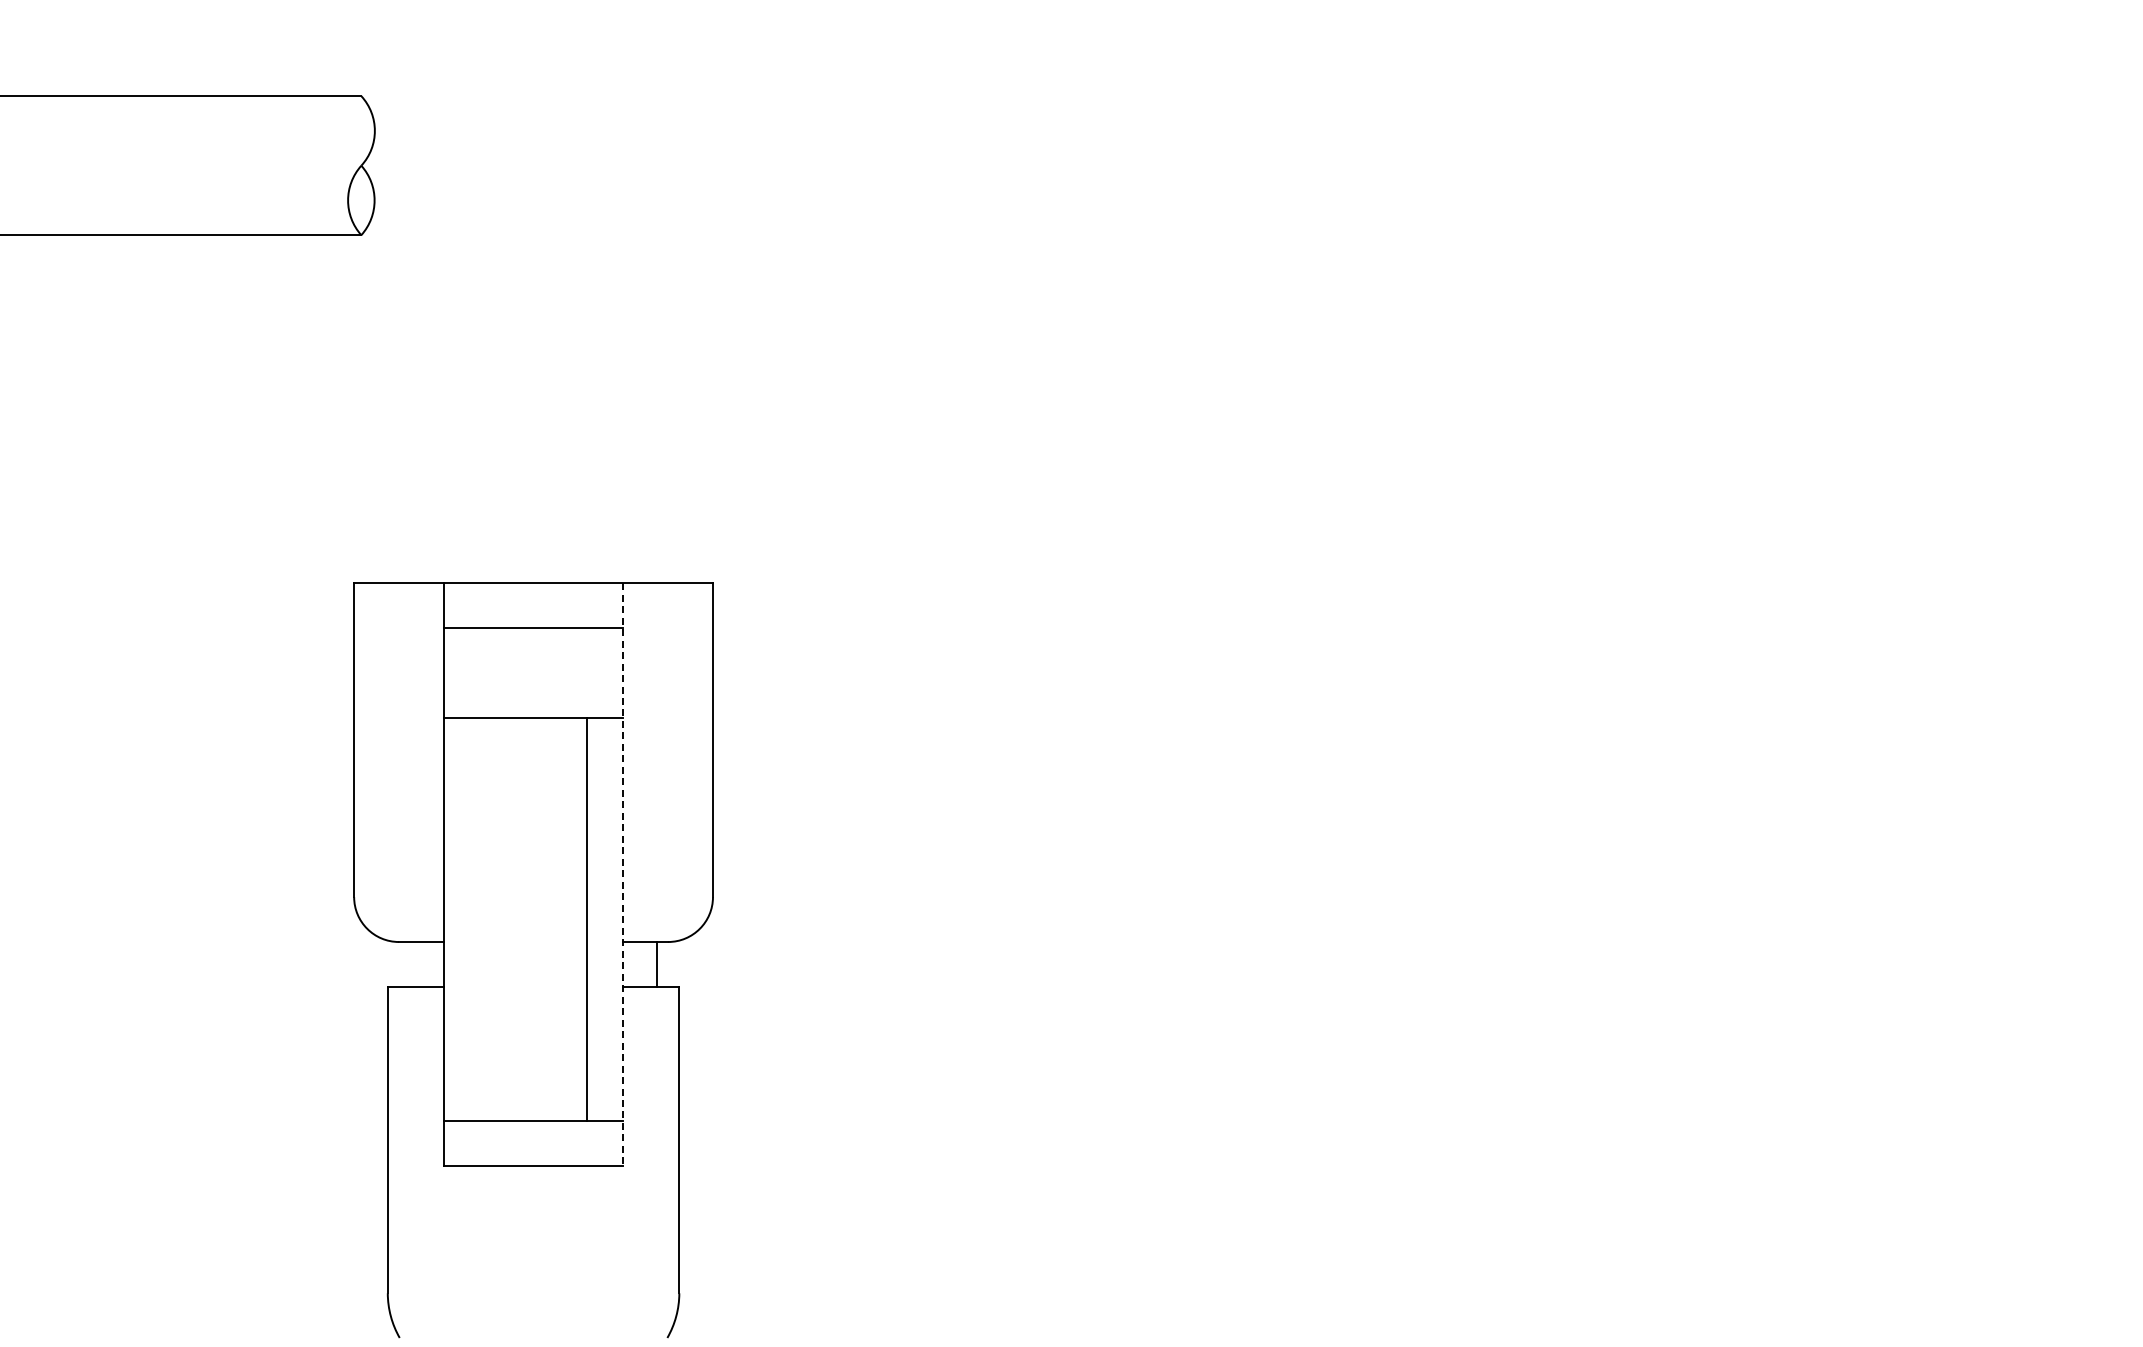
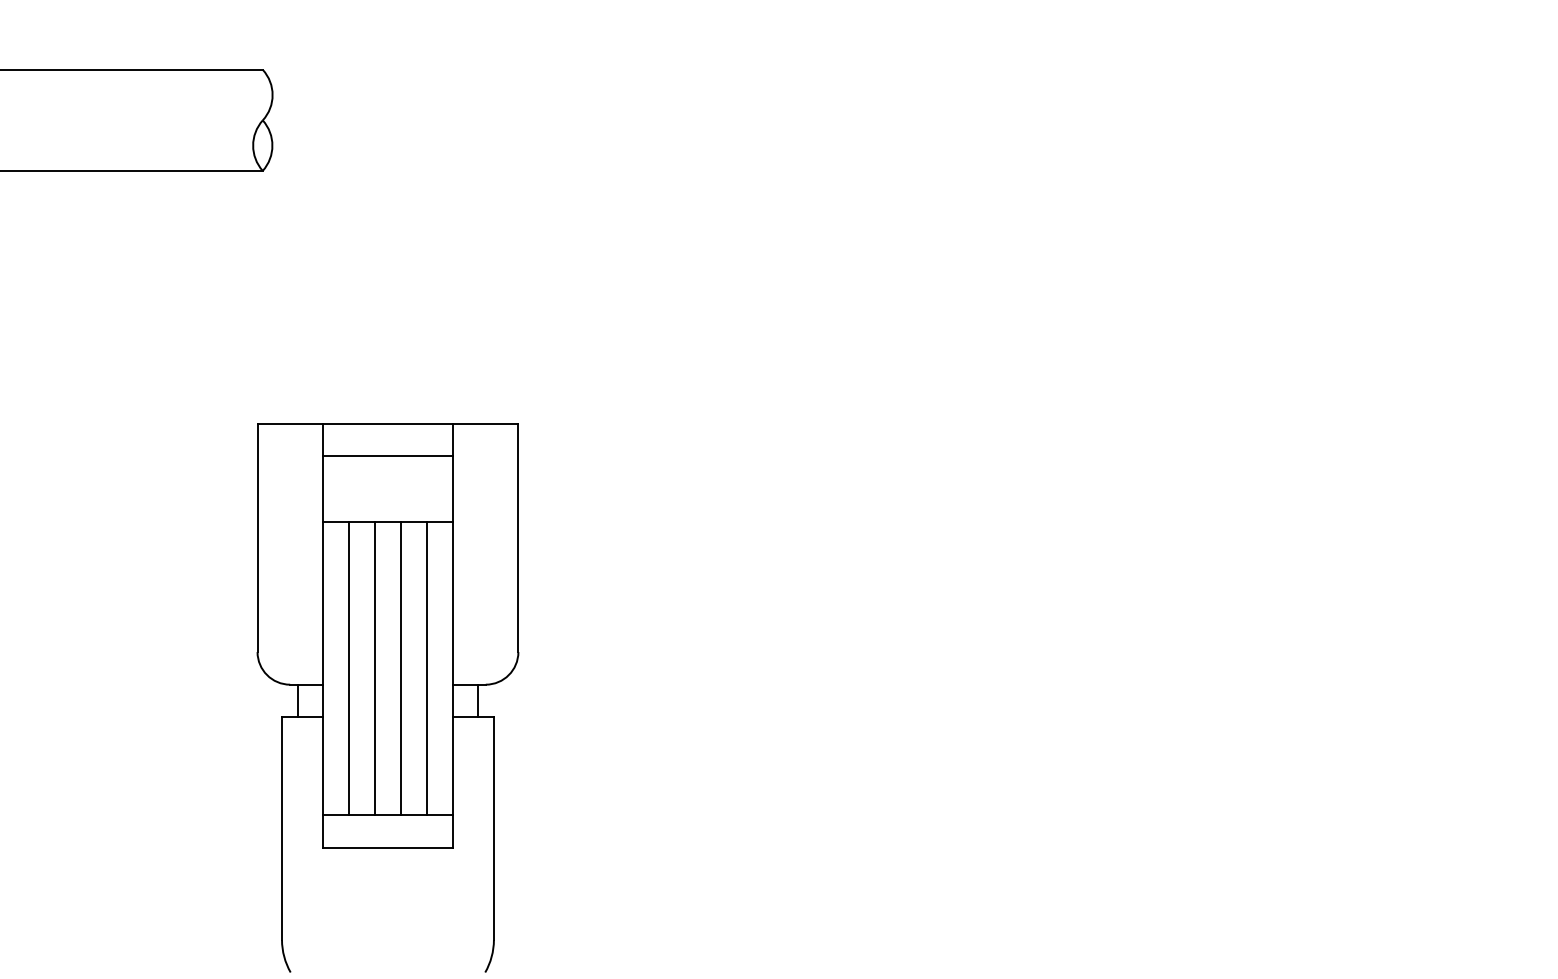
line: (623, 874) -> (453, 635), dashed -> solid
line: (479, 919) -> (348, 668), added
line: (515, 919) -> (374, 668), added
line: (551, 919) -> (401, 668), added
line: (410, 964) -> (298, 701), added

